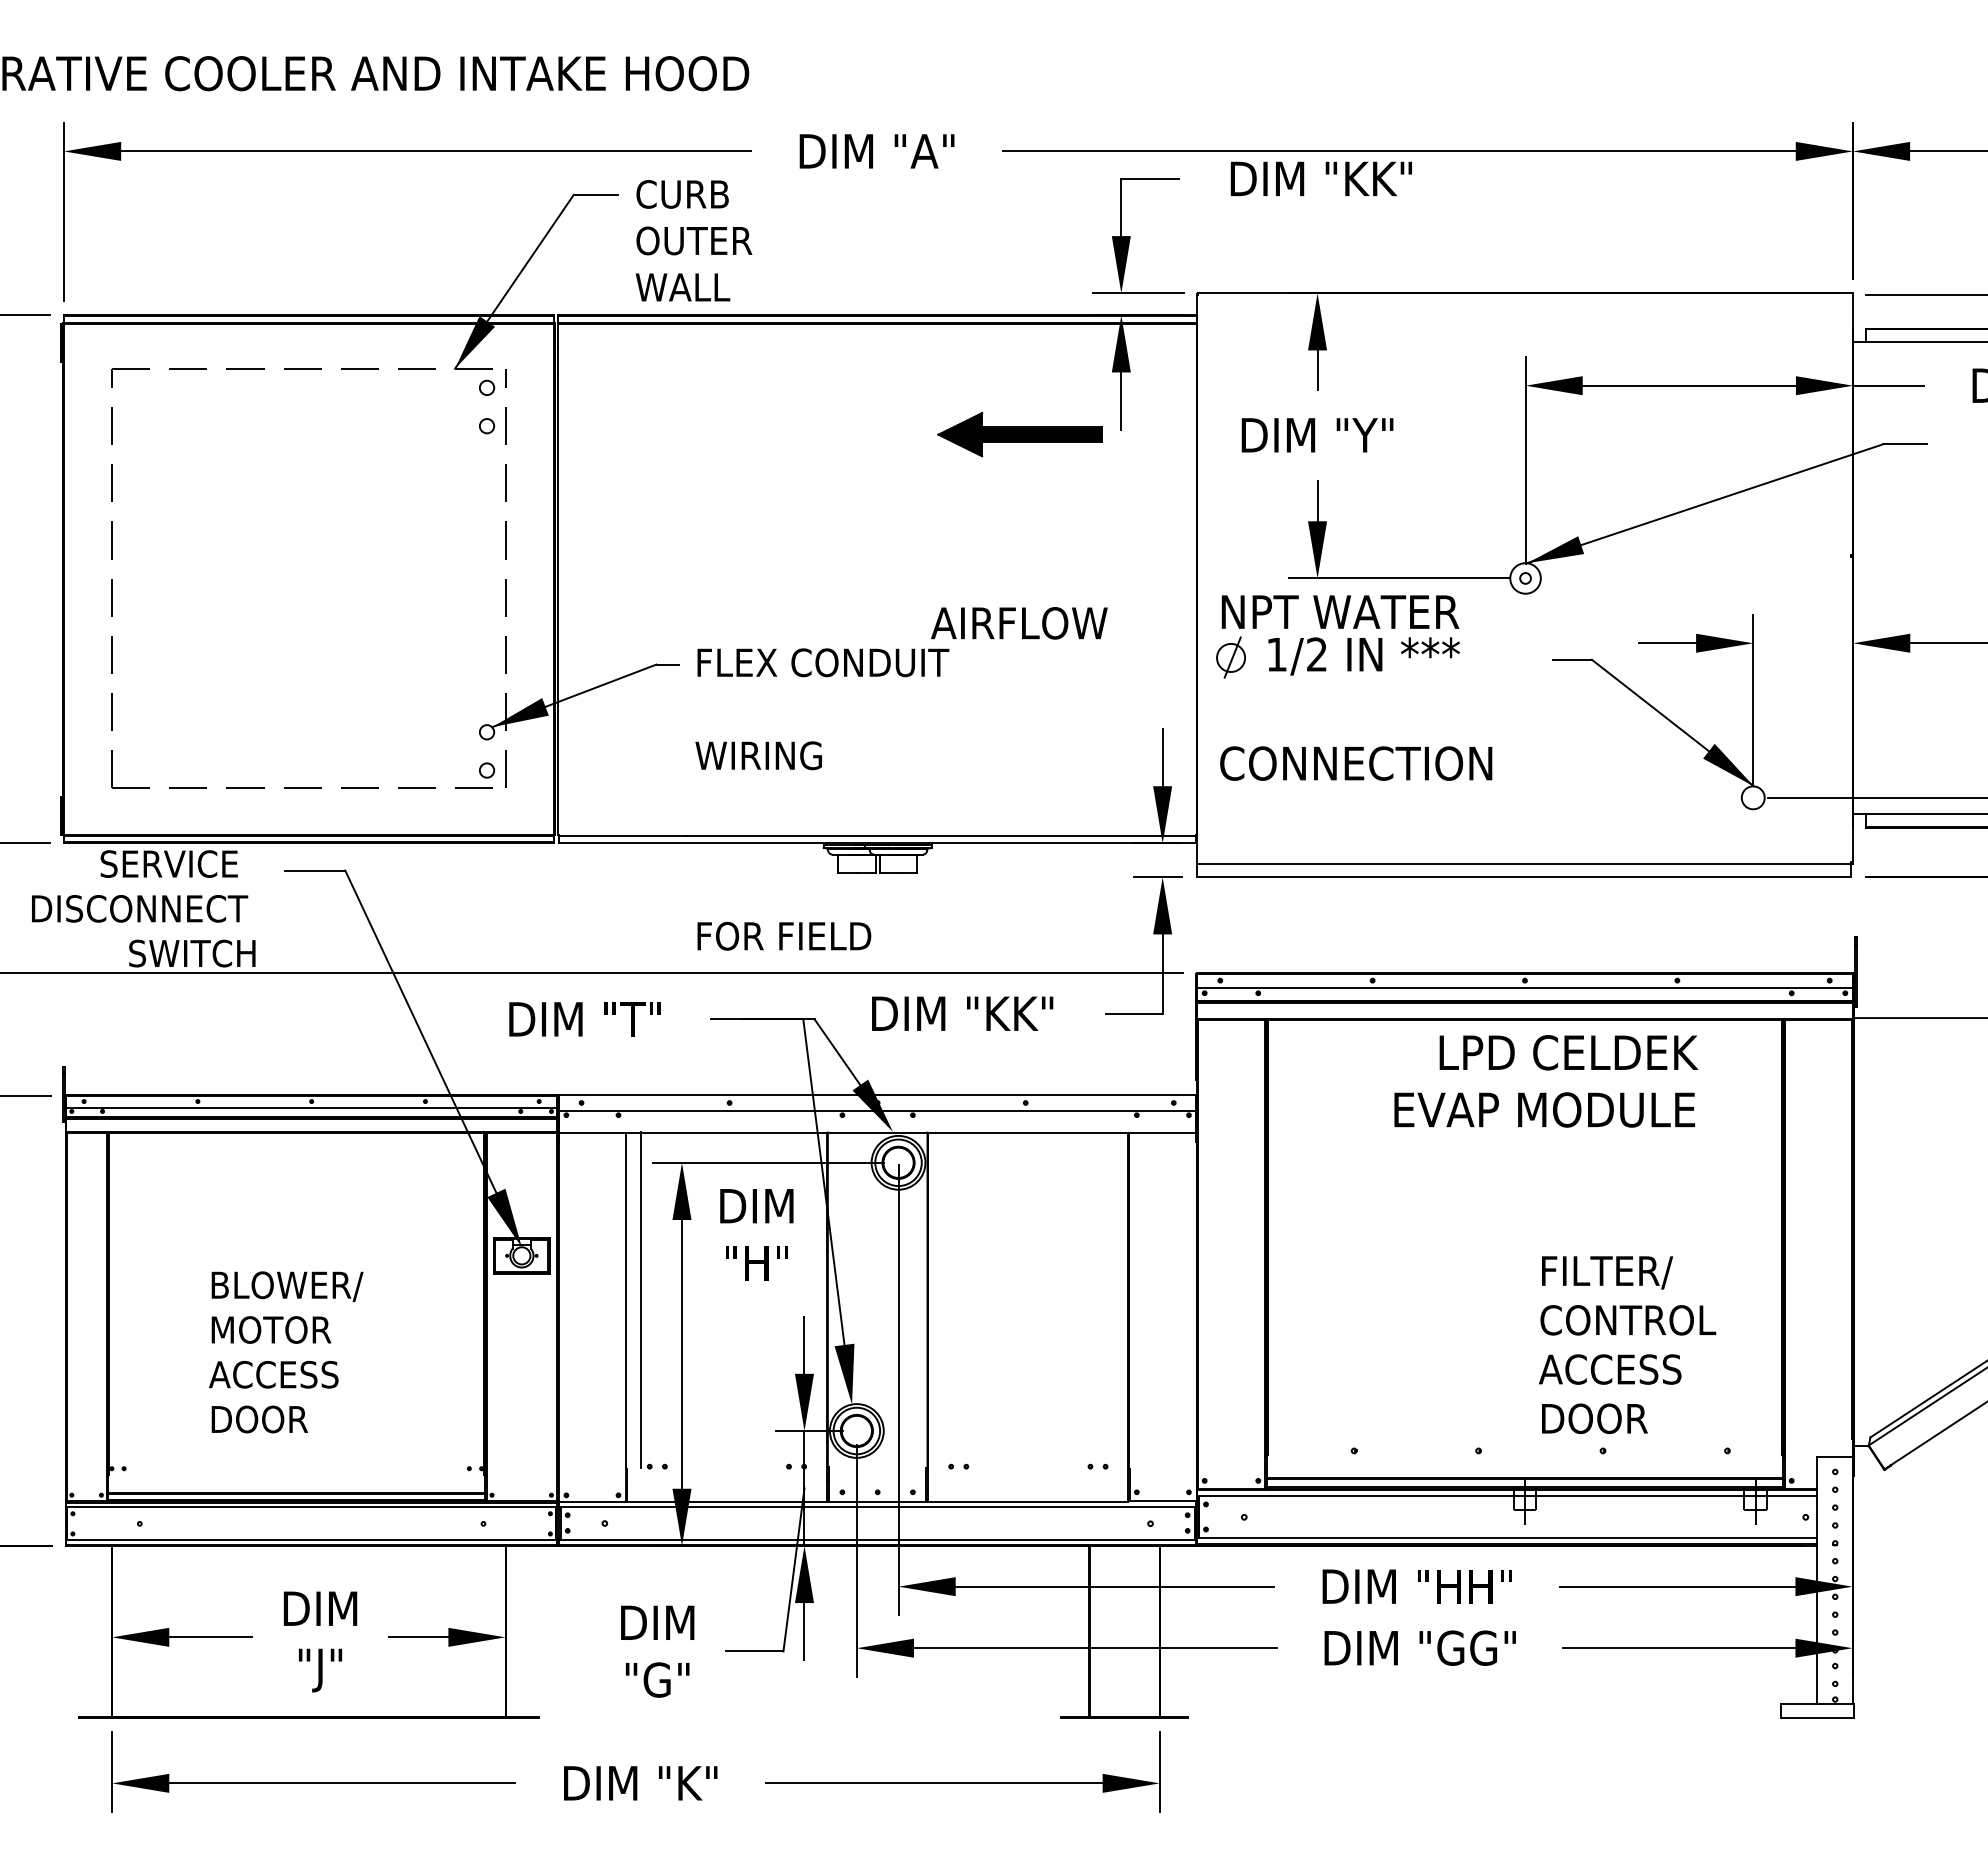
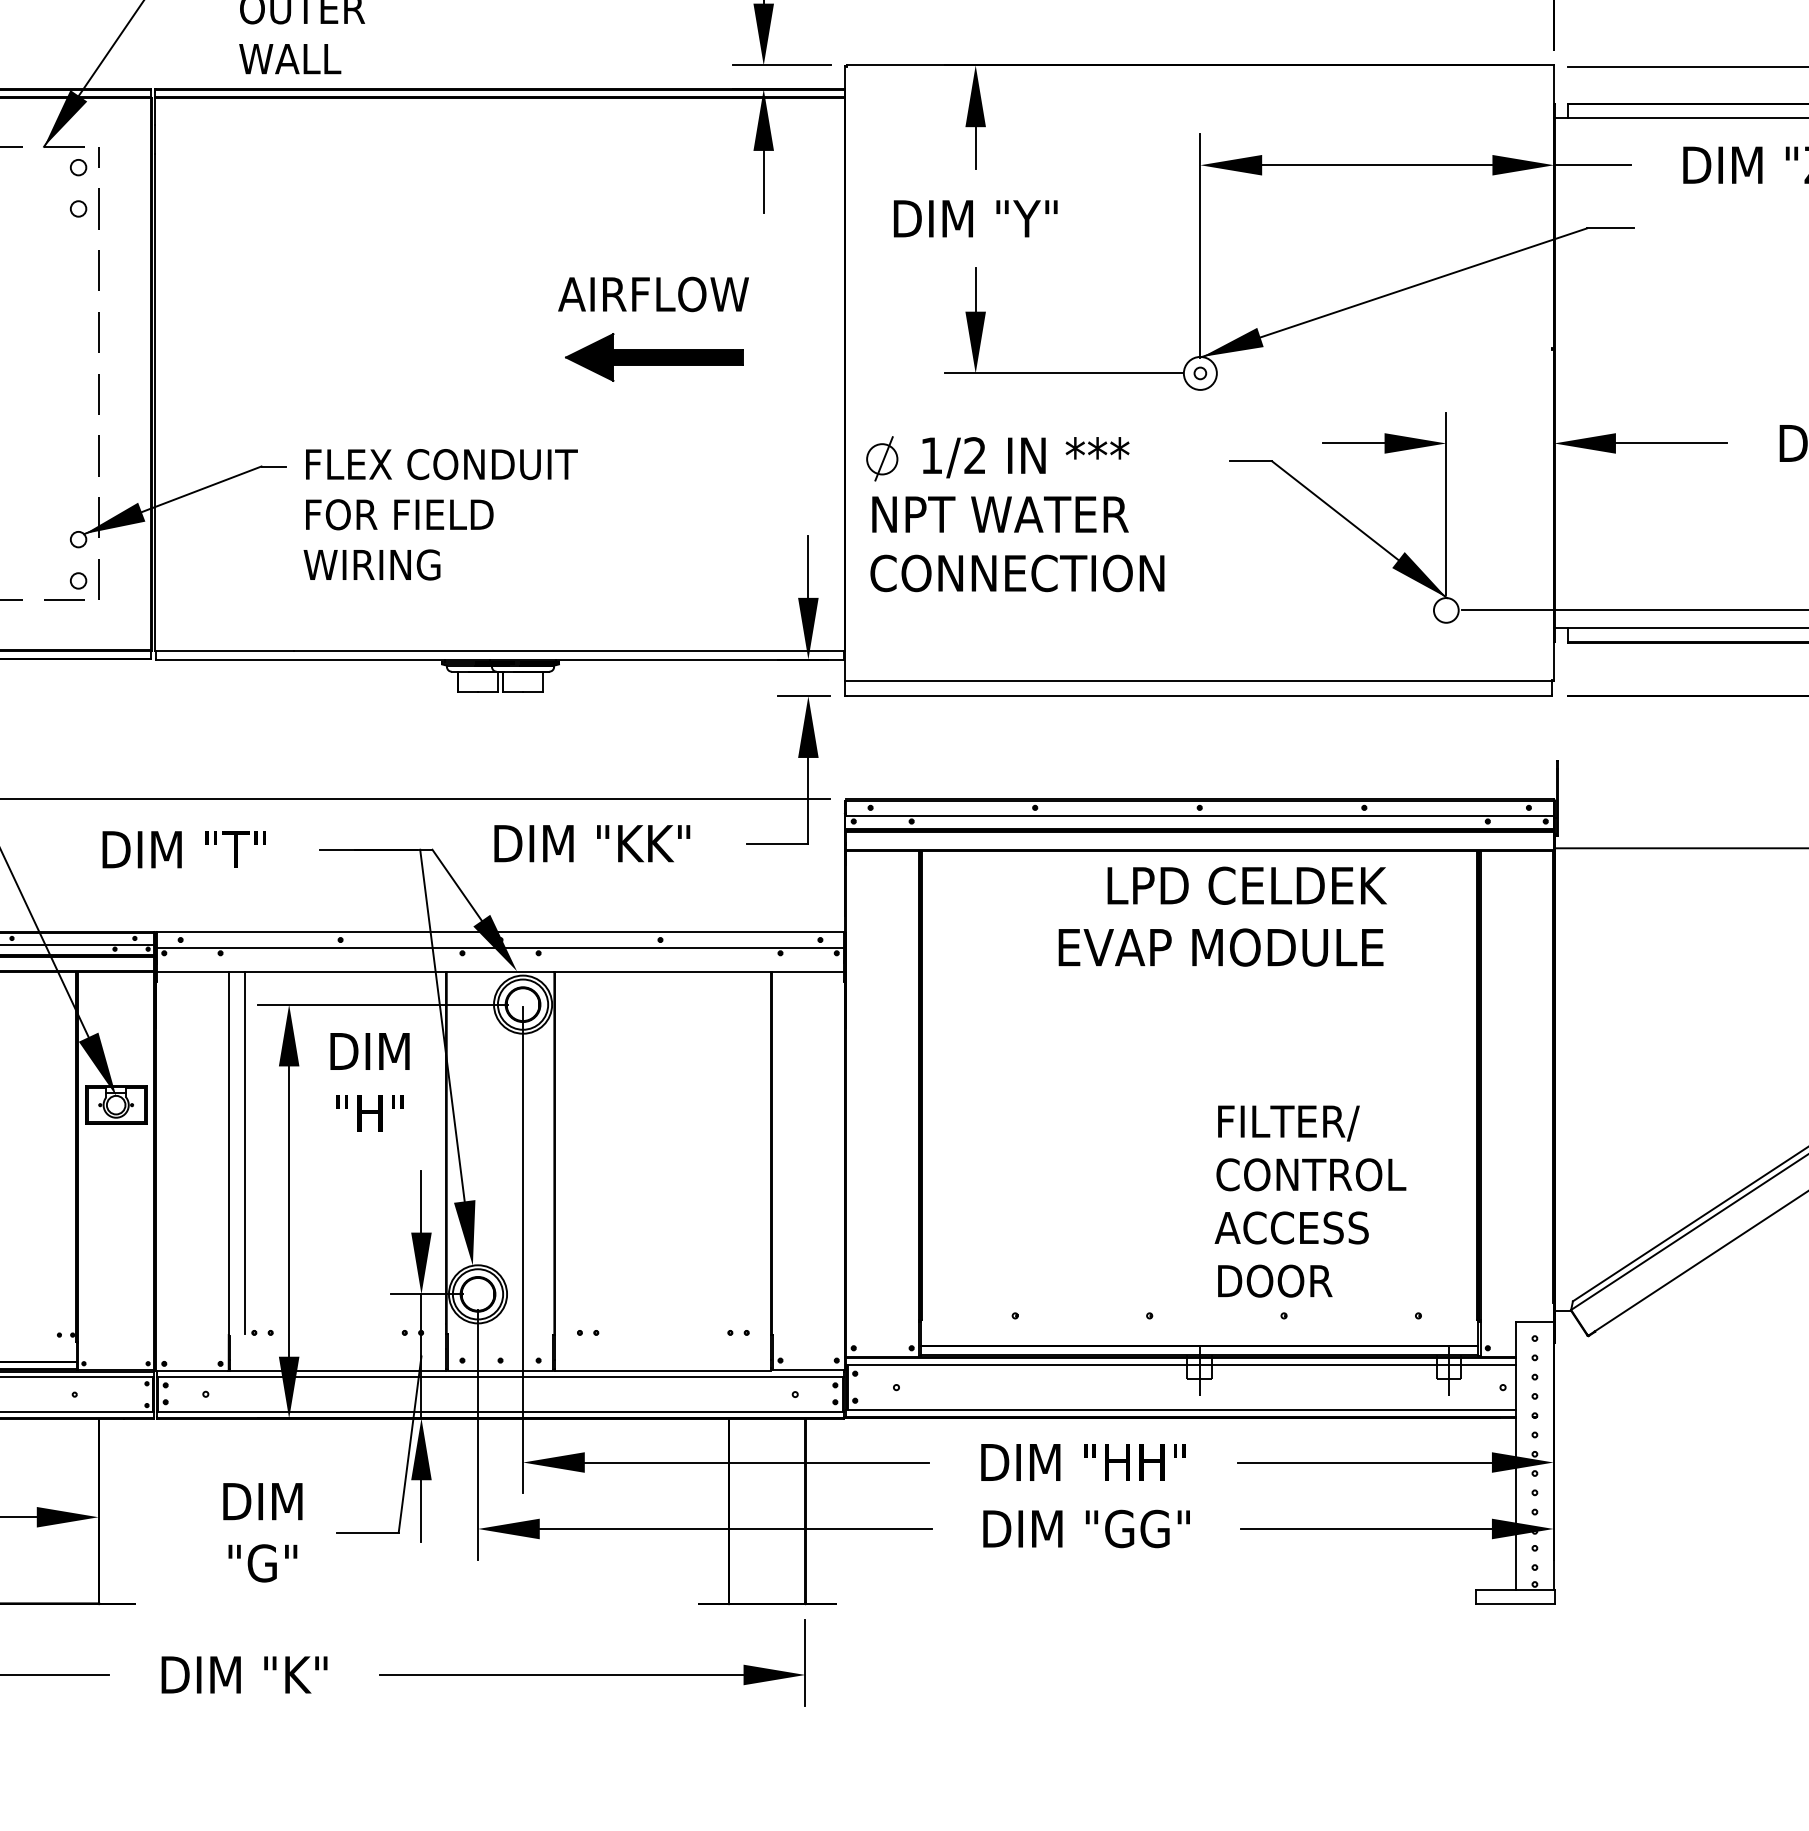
part: (1019, 434) -> (653, 357), moved
text: (1340, 611) -> (1000, 513), moved
text: (1019, 623) -> (653, 294), moved
text: (784, 935) -> (399, 513), moved

